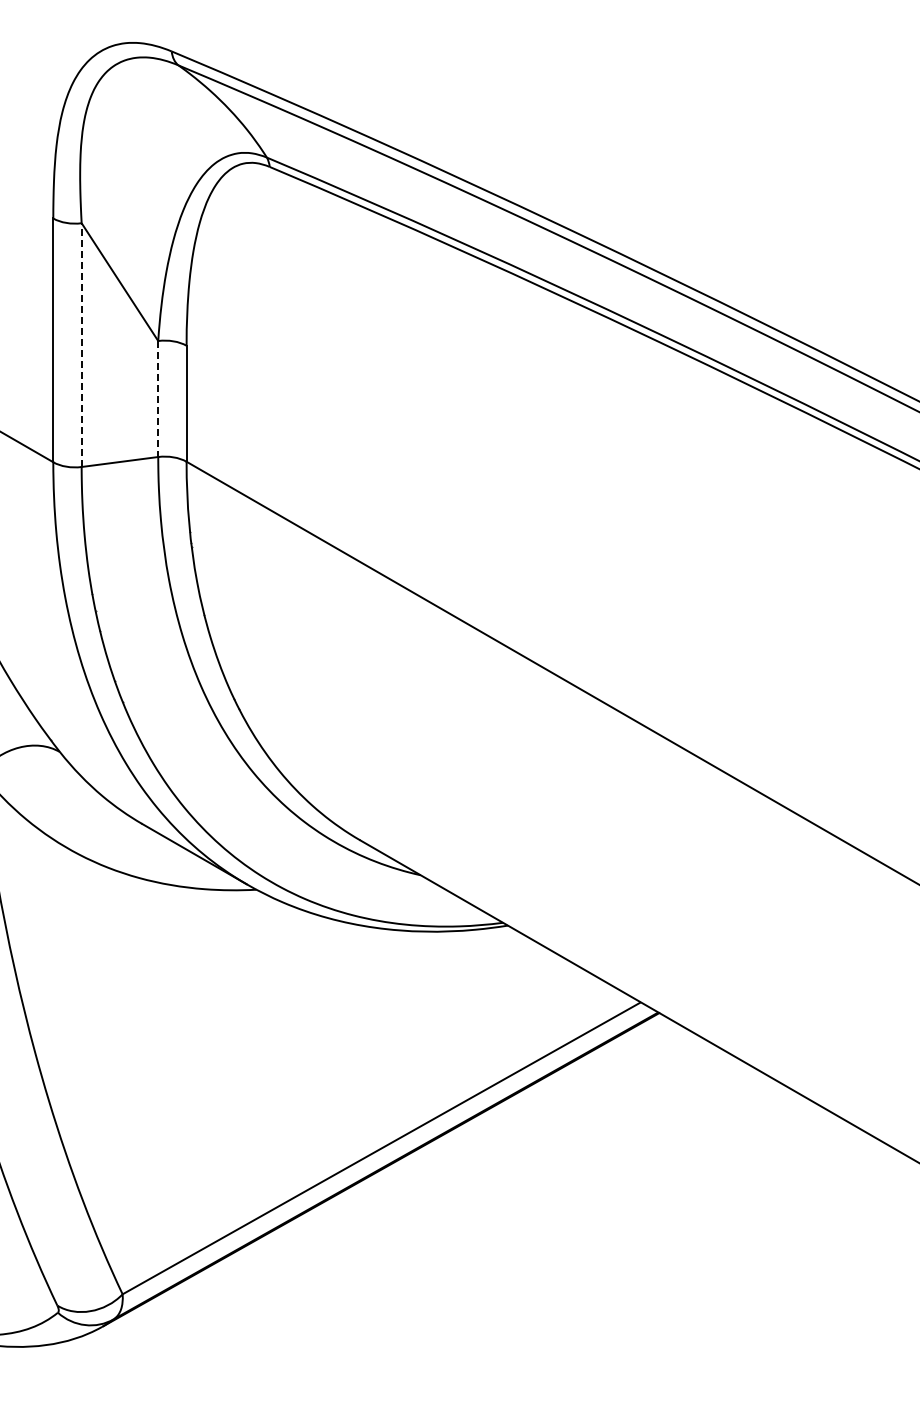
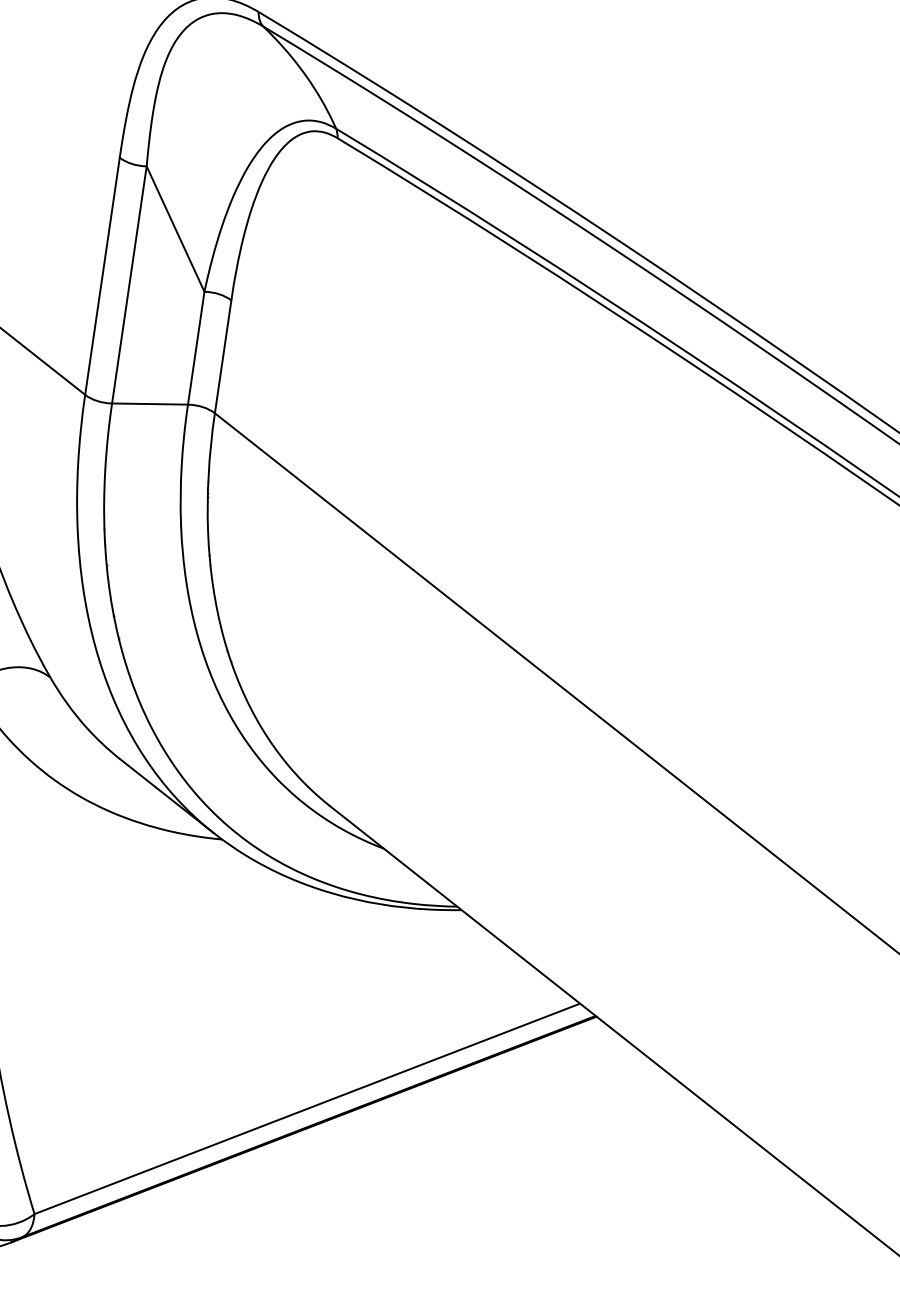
line: (81, 345) -> (129, 285), dashed -> solid
line: (158, 399) -> (196, 348), dashed -> solid

